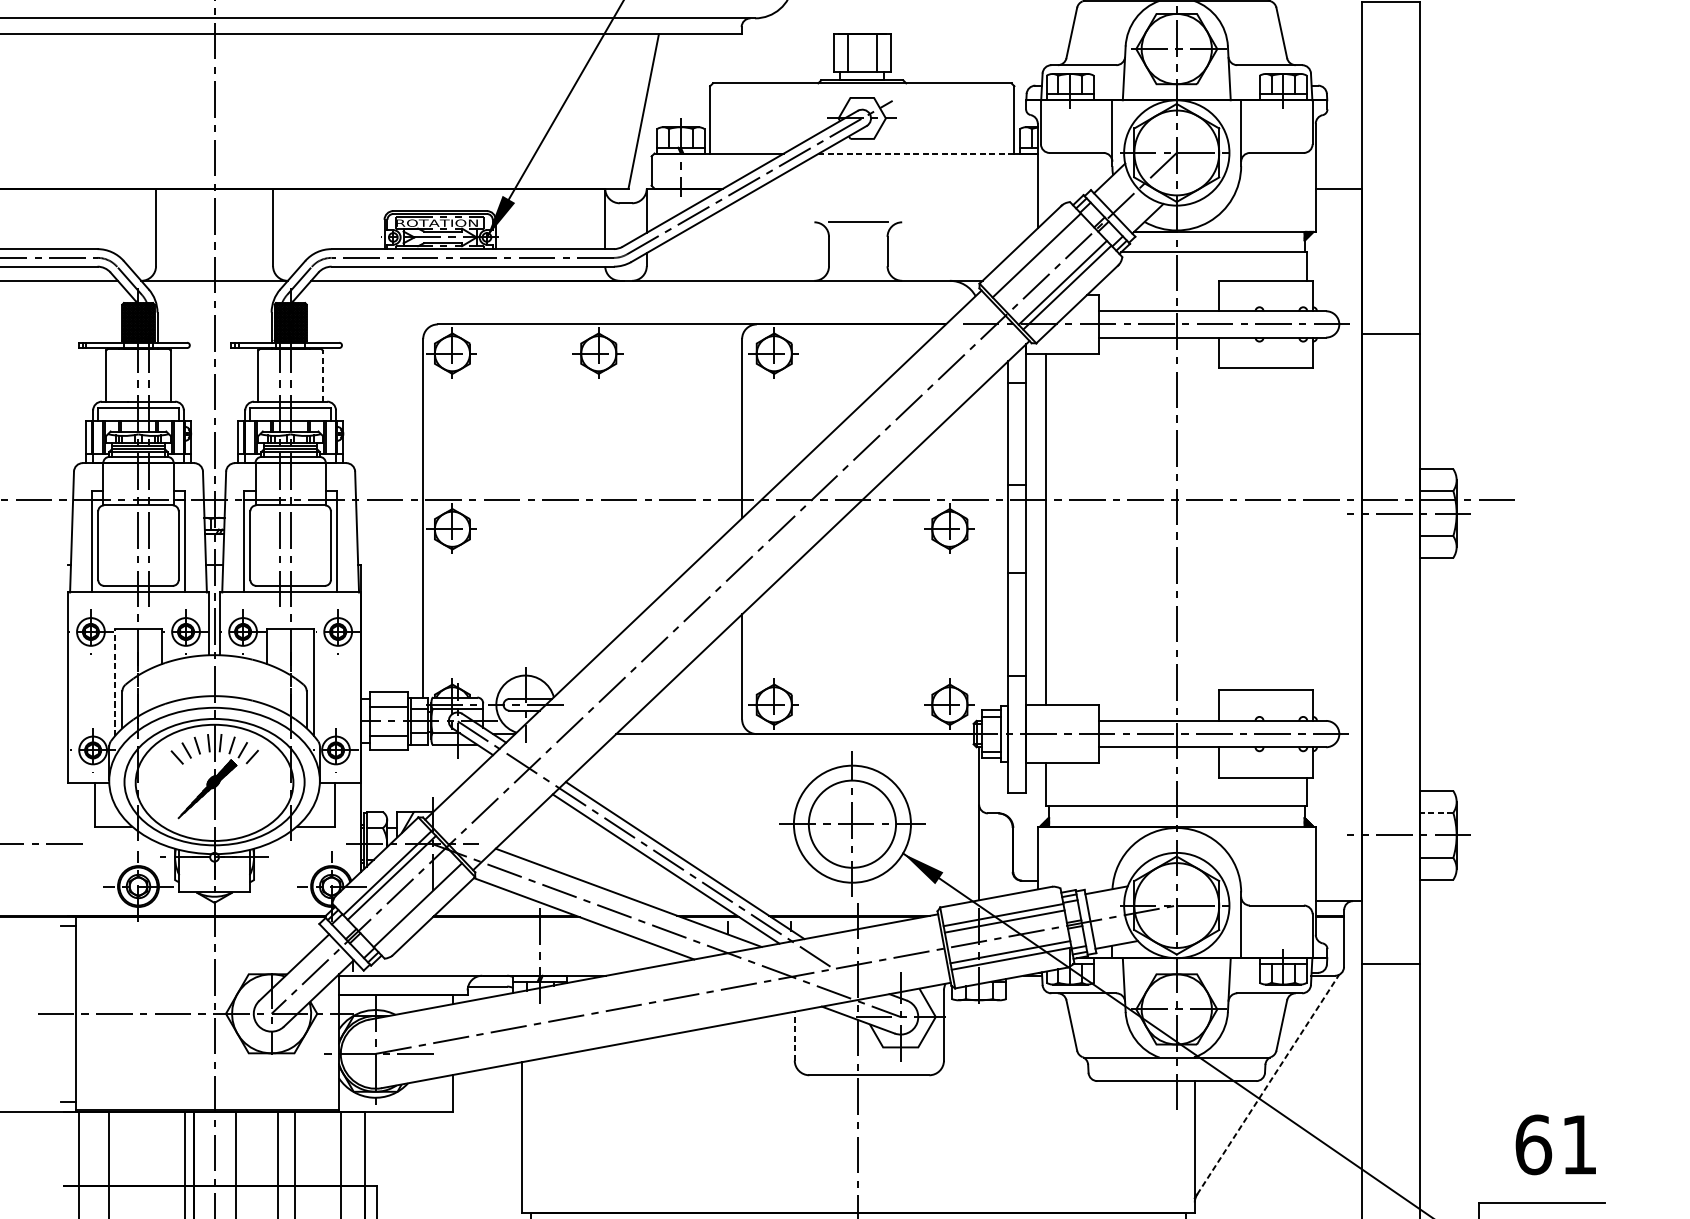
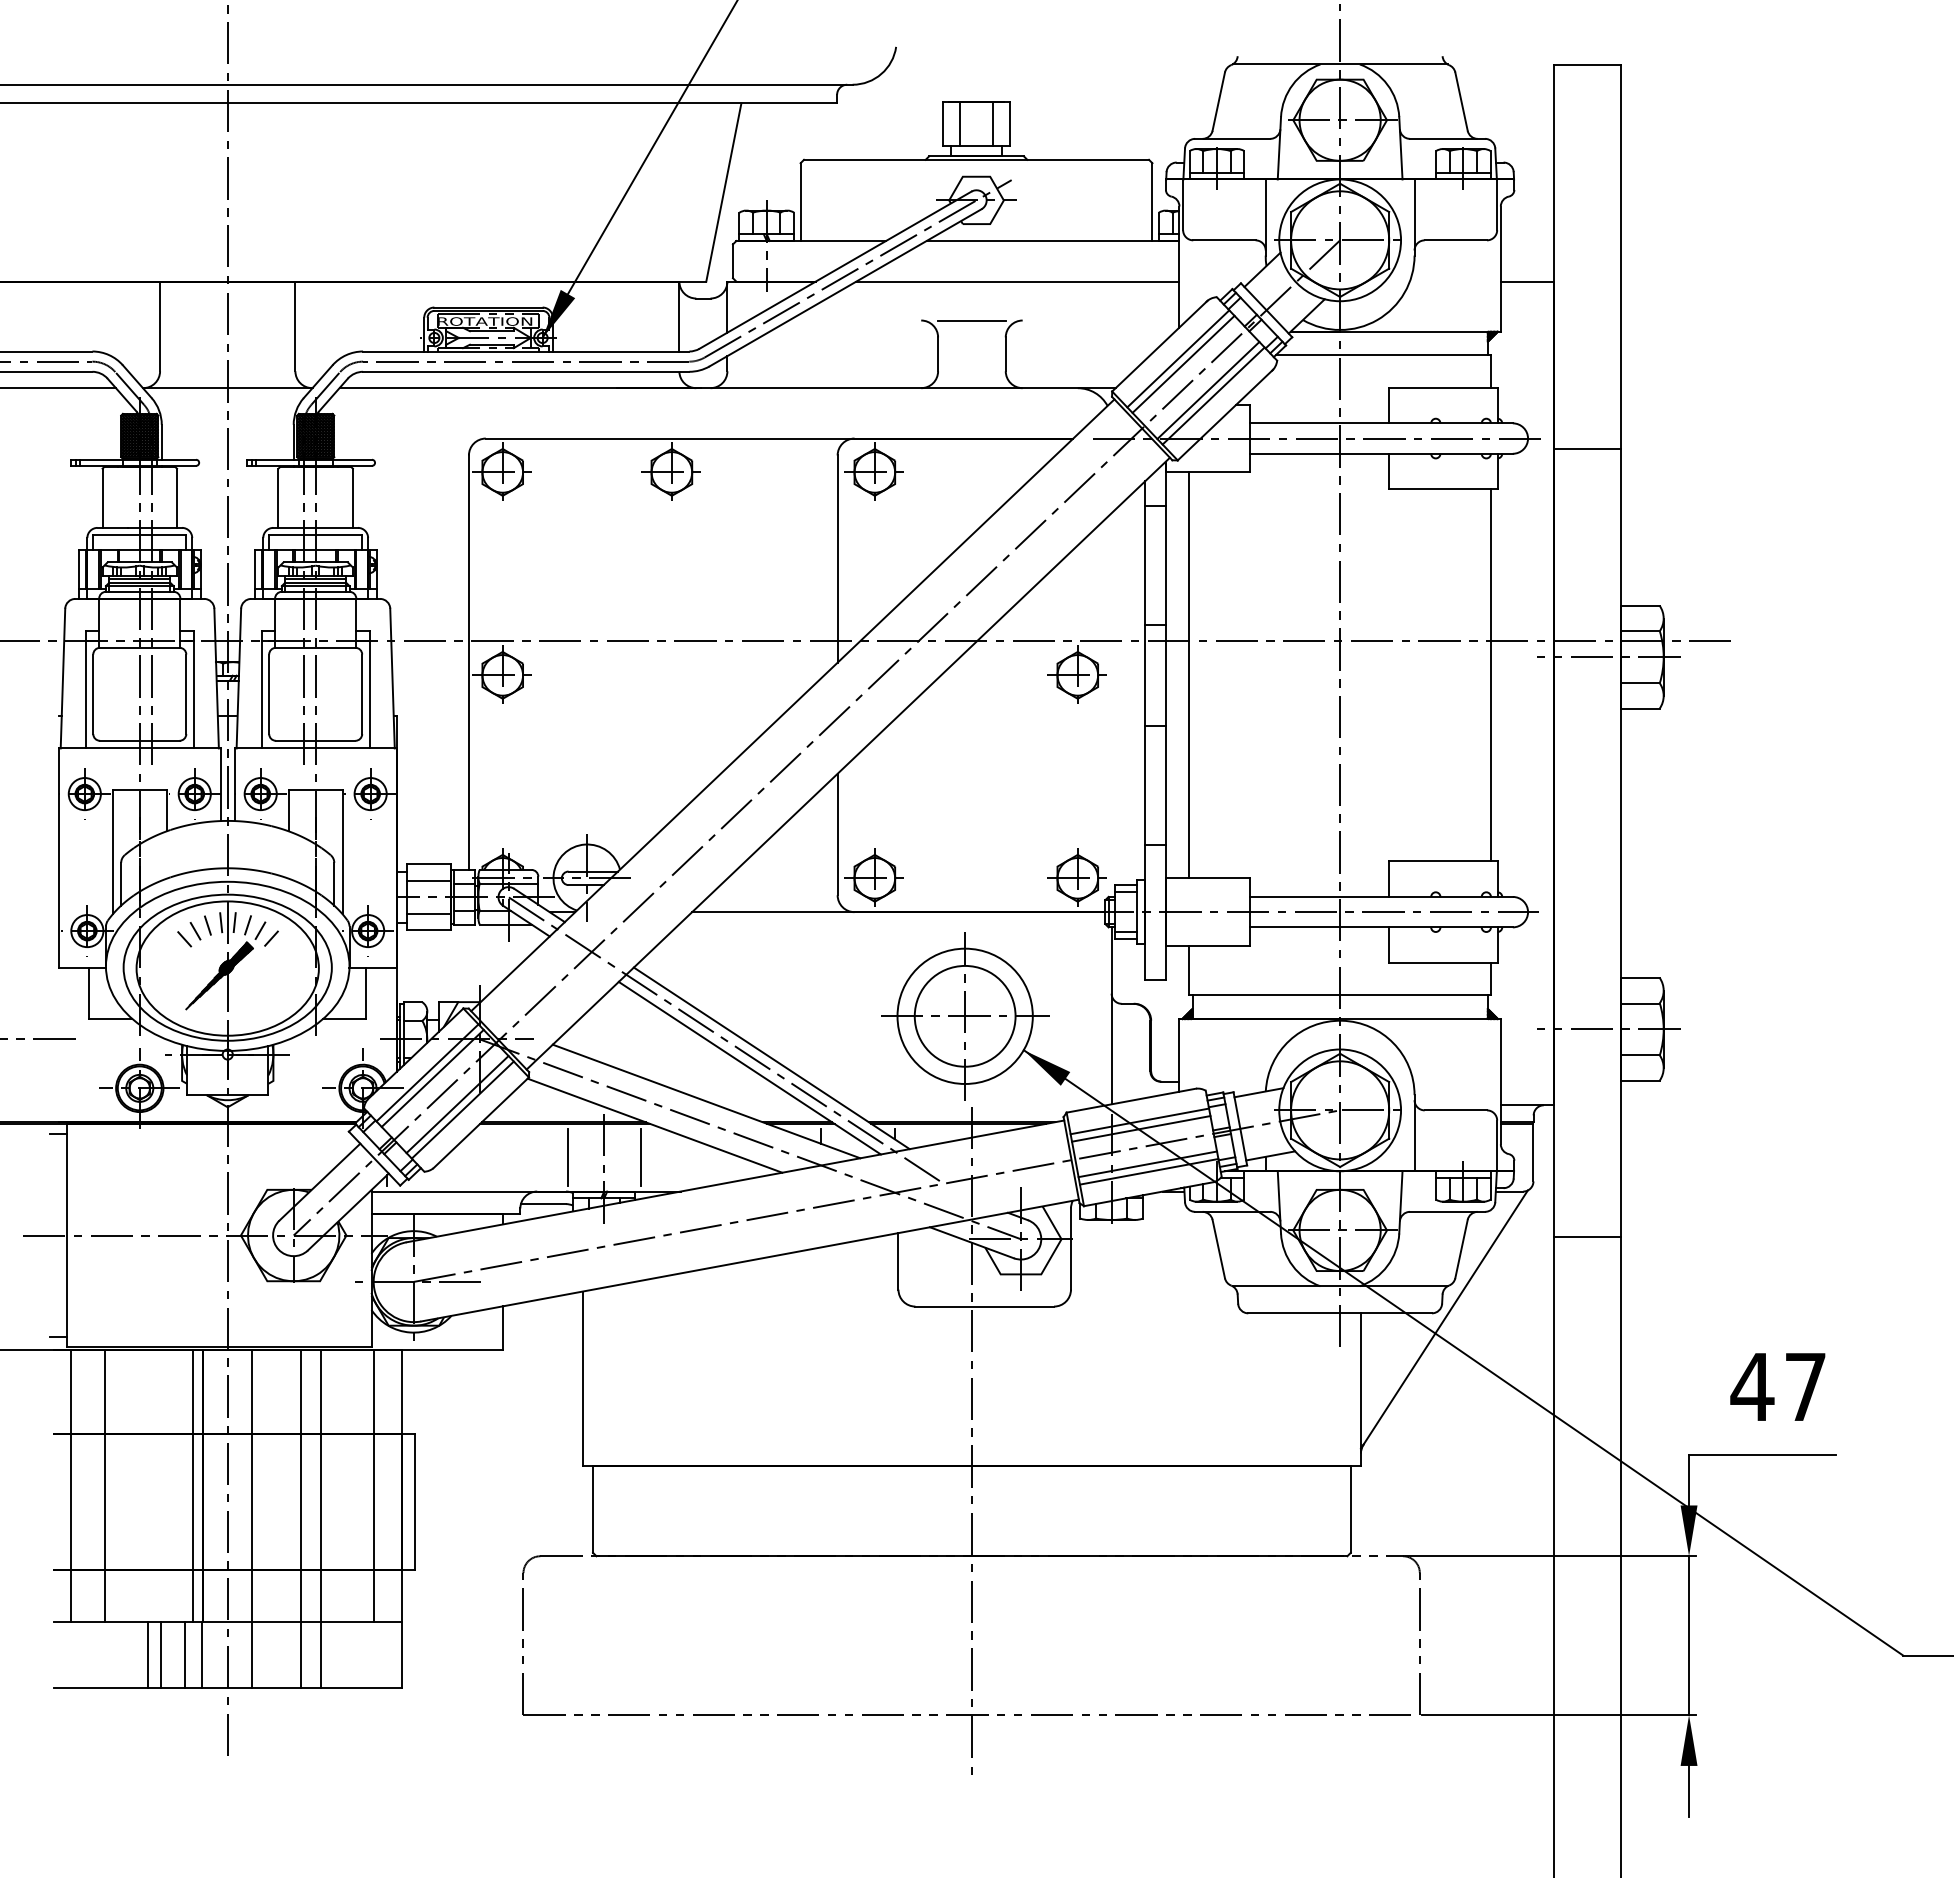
line: (916, 153) -> (1039, 241), dashed -> solid
line: (897, 188) -> (1017, 281), added
line: (1041, 259) -> (1183, 363), added
line: (322, 376) -> (352, 498), dashed -> solid
line: (1306, 529) -> (1490, 675), added
line: (114, 681) -> (112, 851), dashed -> solid
line: (1436, 813) -> (1640, 1003), dashed -> solid
line: (413, 900) -> (457, 1104), added
line: (508, 946) -> (567, 1157), added
line: (571, 946) -> (640, 1157), added
line: (1390, 964) -> (1587, 1237), moved
line: (794, 1035) -> (898, 1260), dashed -> solid
line: (1268, 1084) -> (1446, 1317), dashed -> solid
text: (1555, 1145) -> (1777, 1387), 61 -> 47

